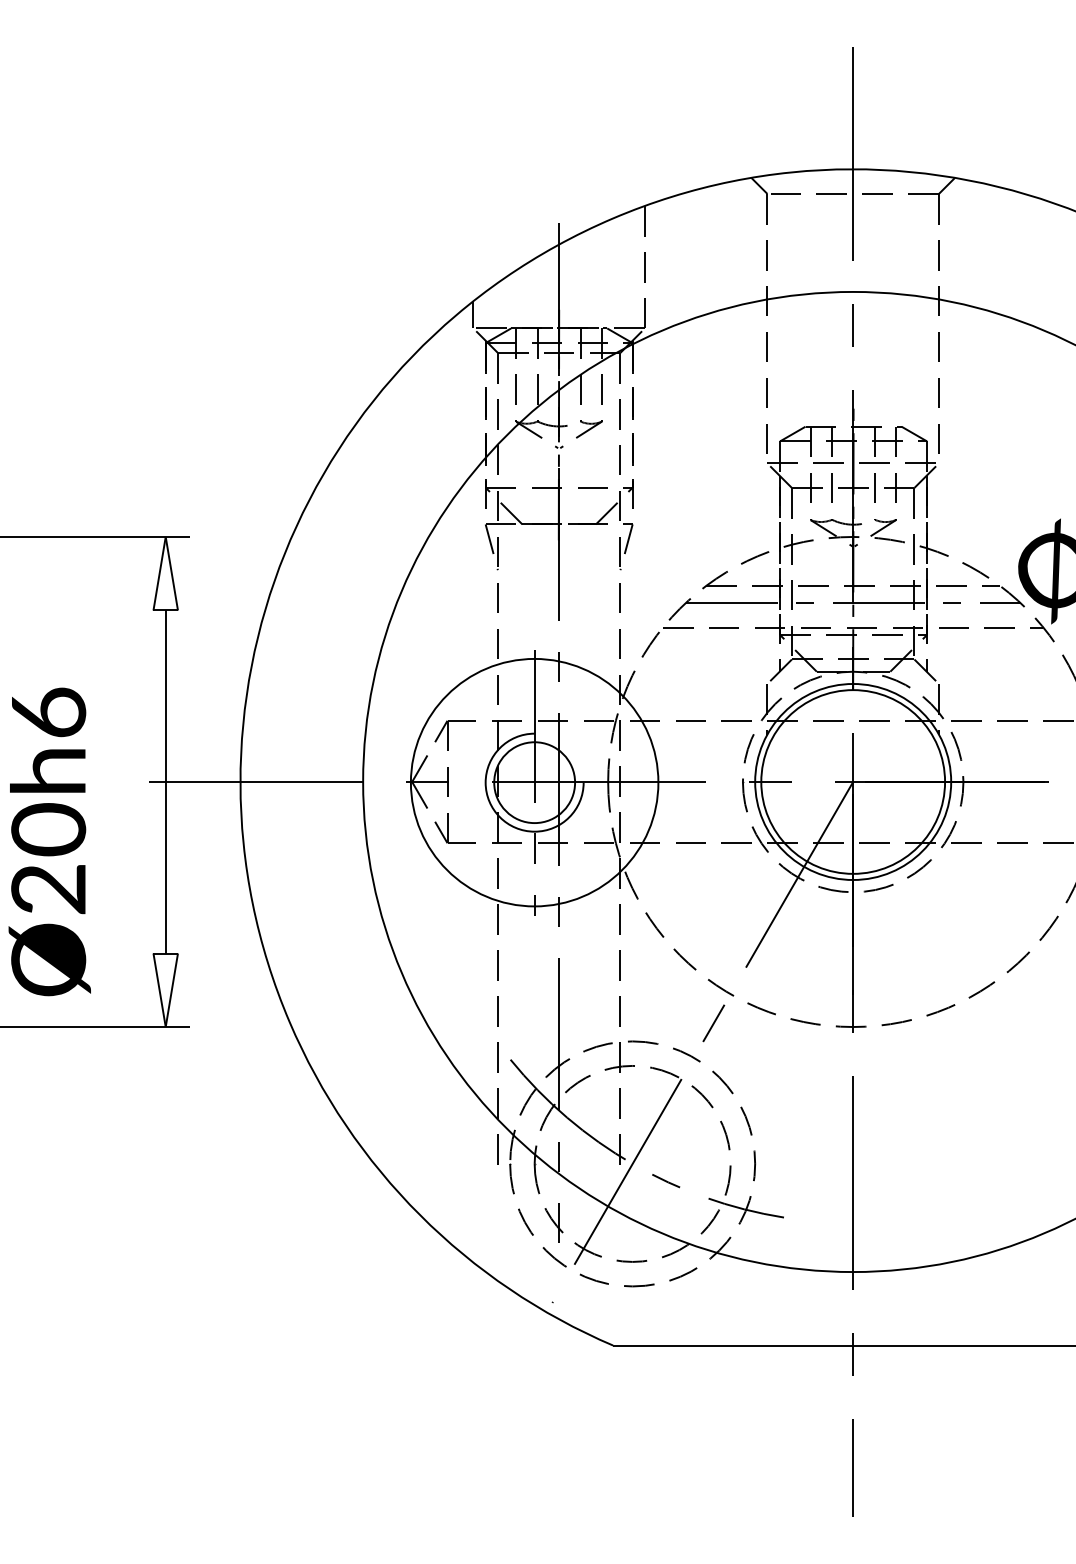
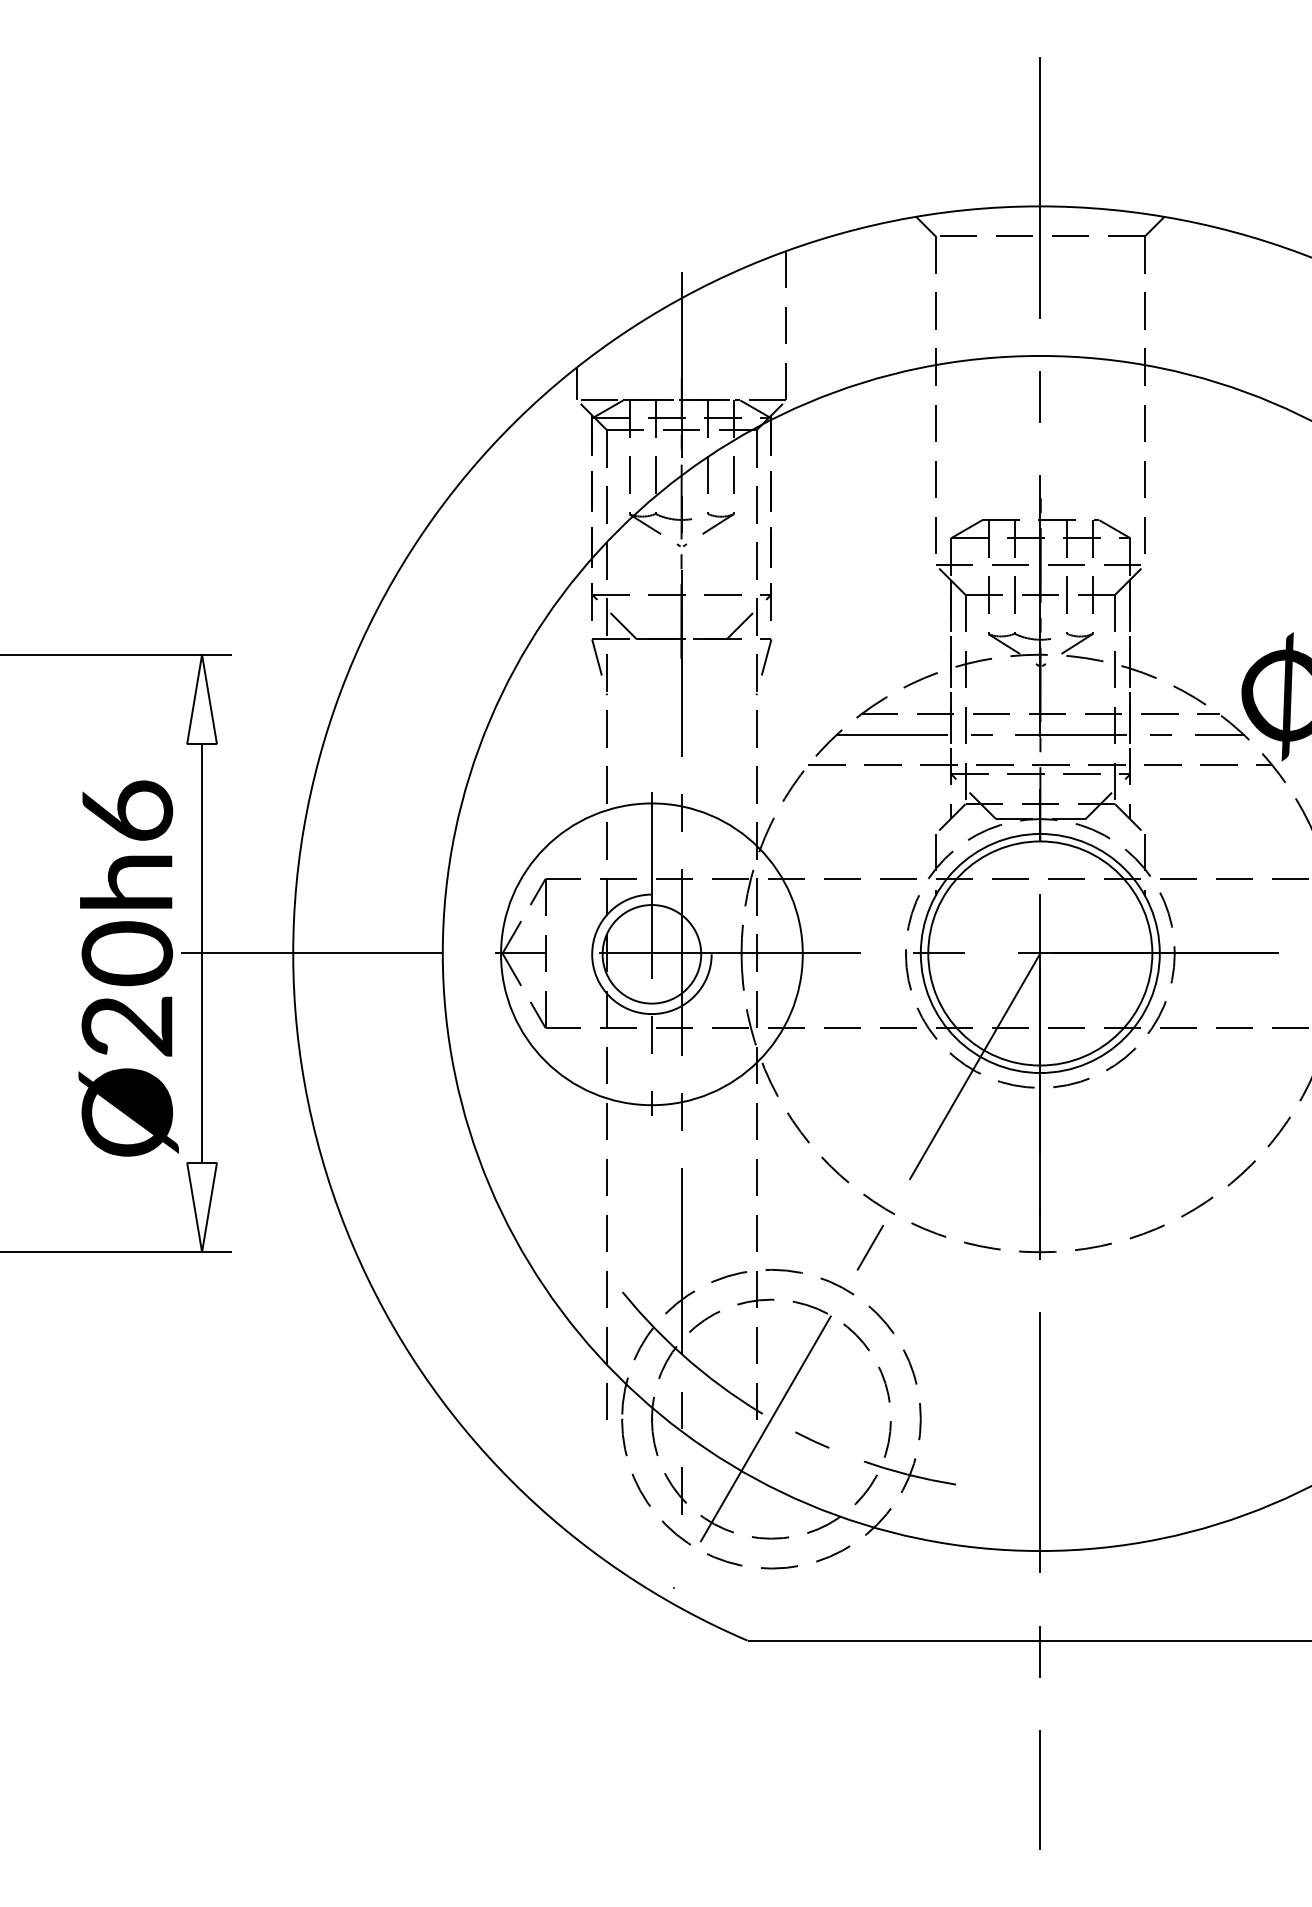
text: (49, 841) -> (128, 968), moved

